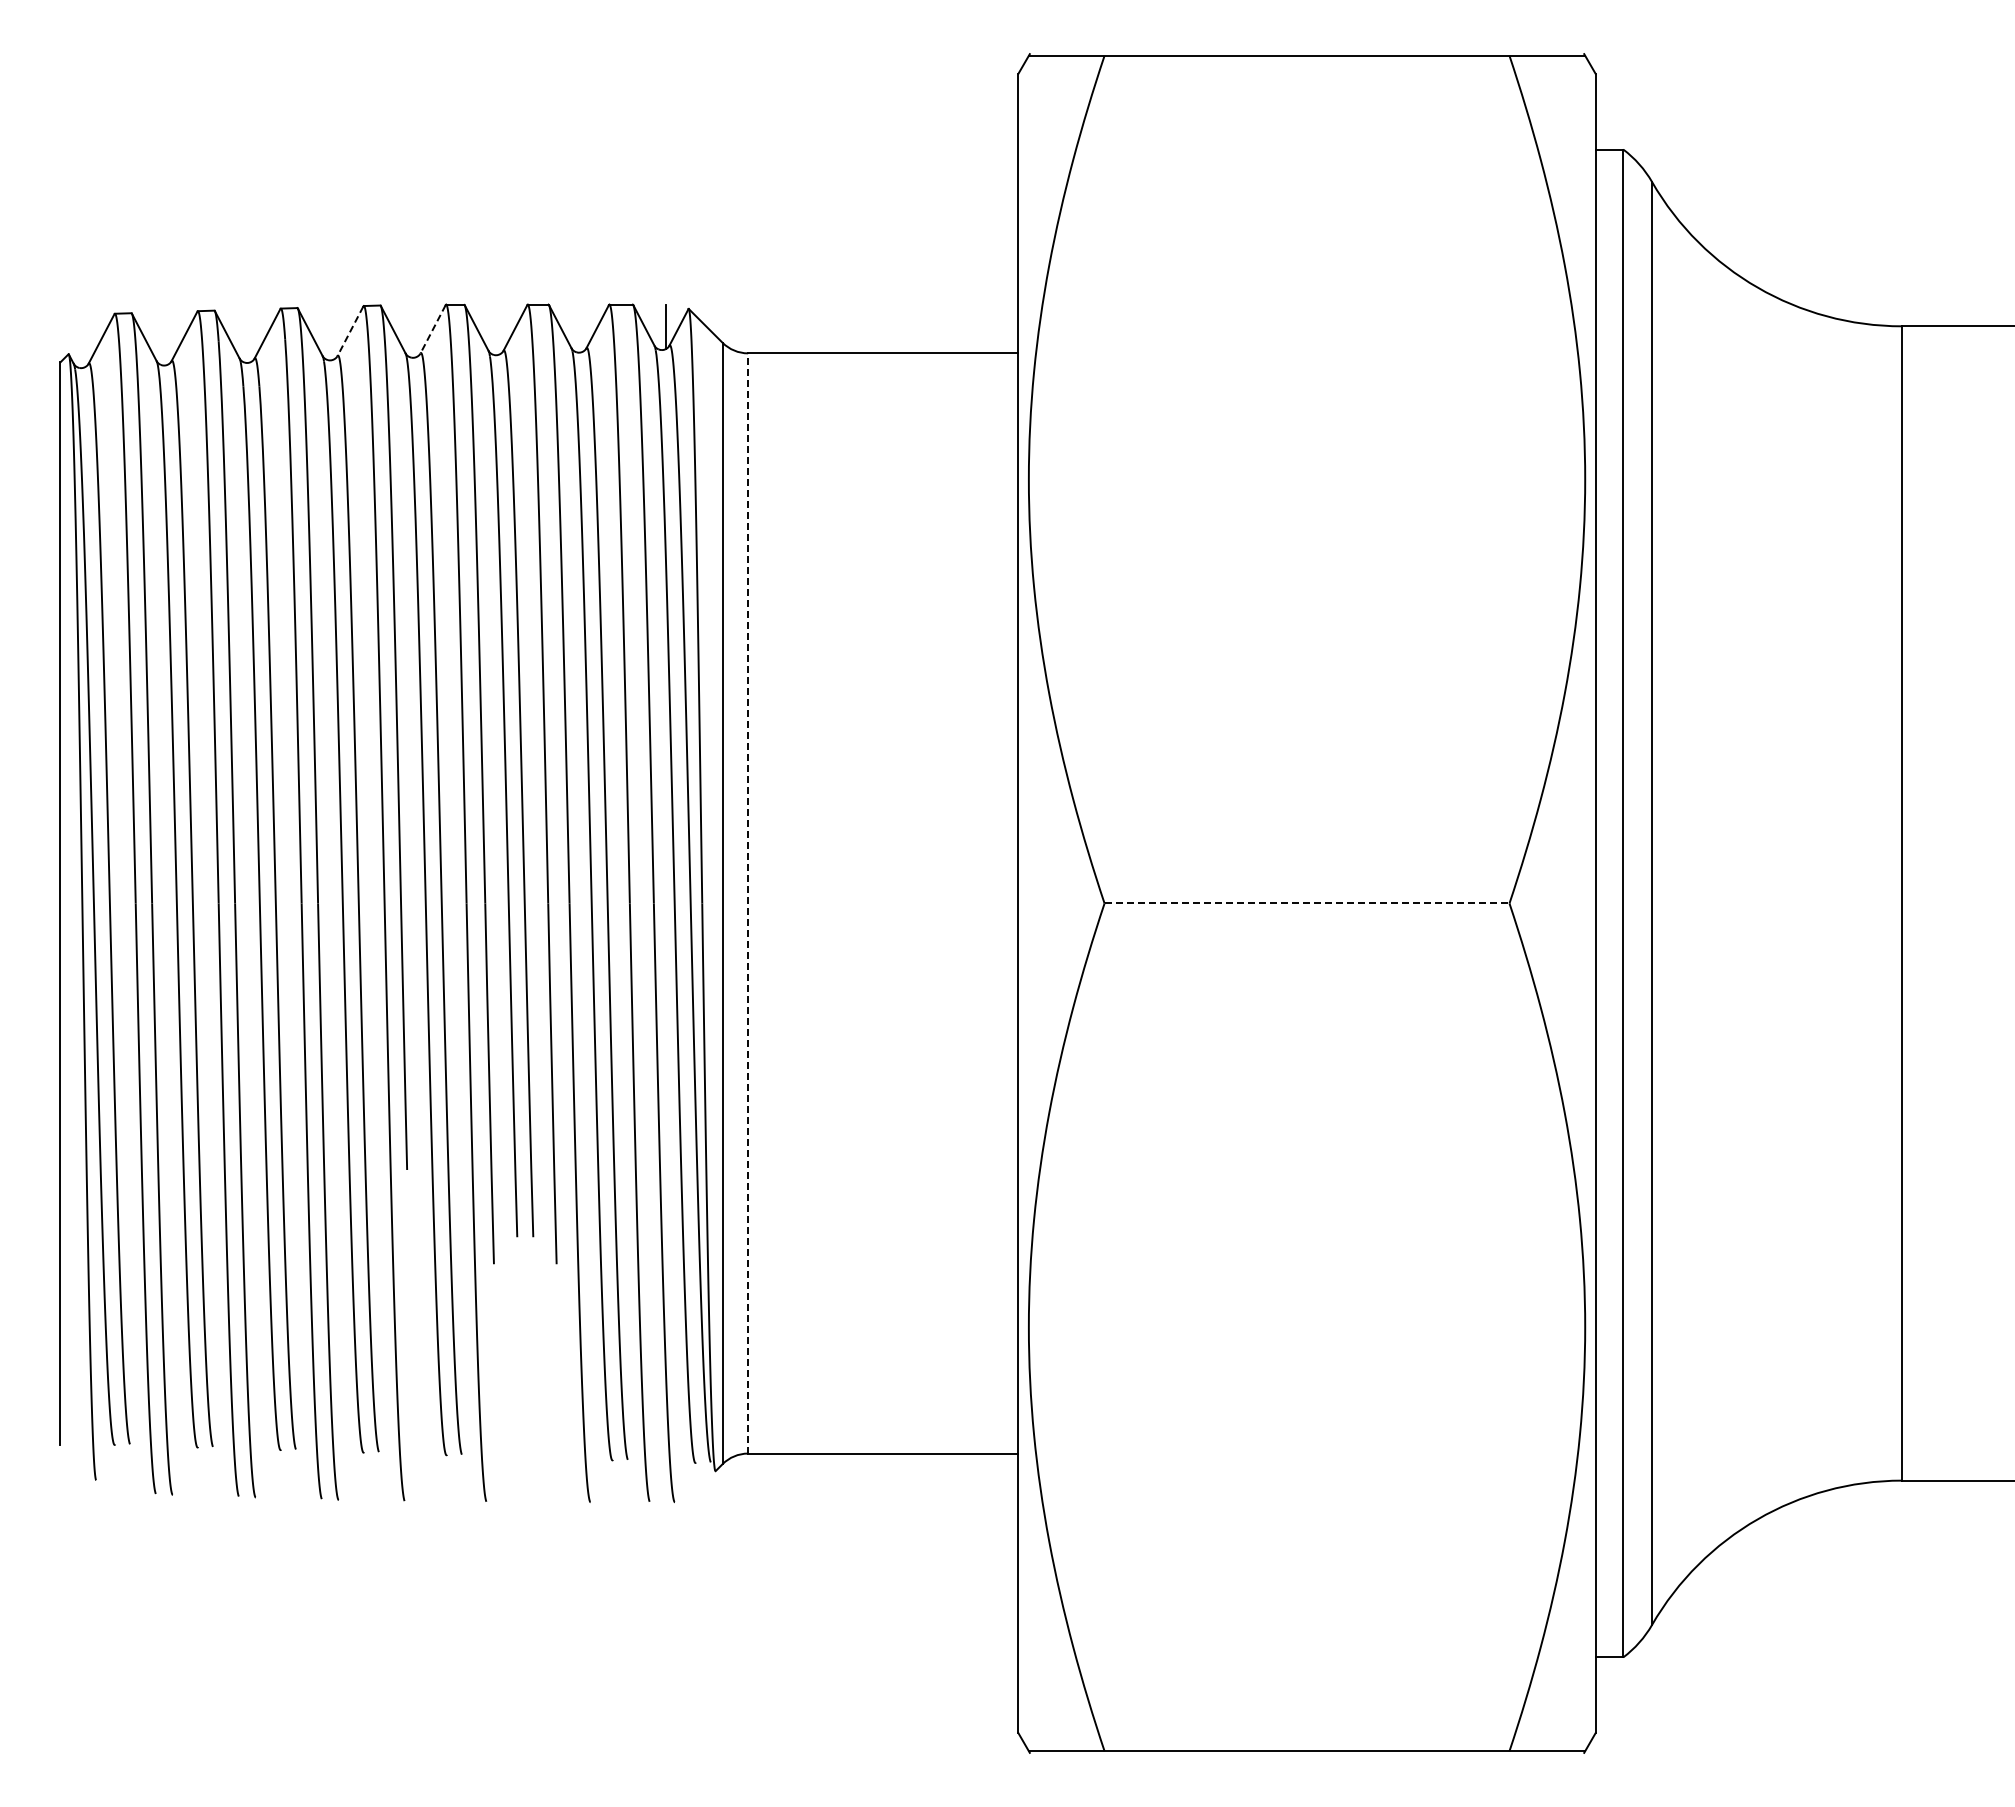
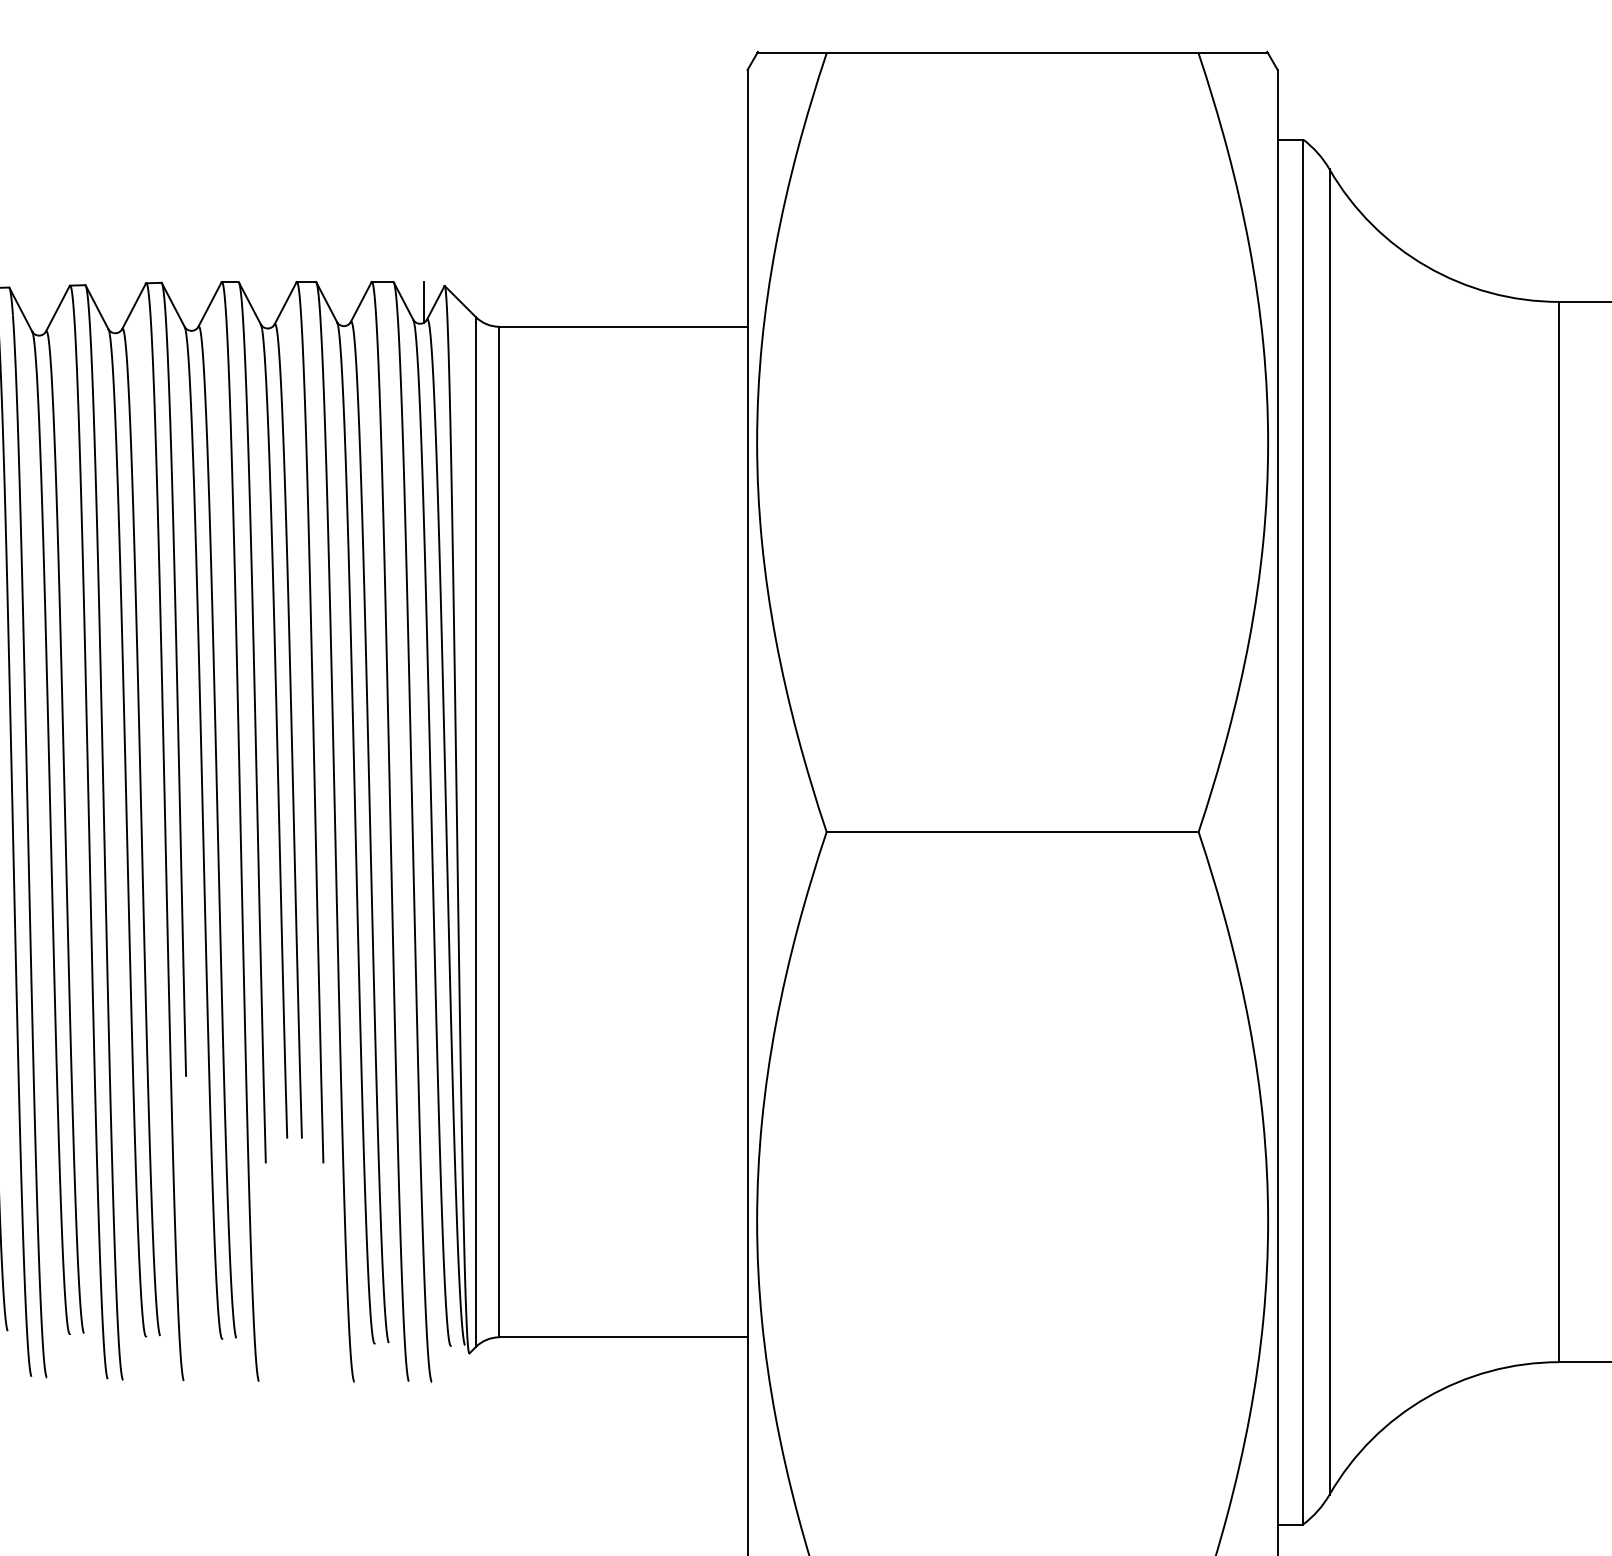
line: (432, 329) -> (209, 304), dashed -> solid
line: (350, 331) -> (134, 306), dashed -> solid
line: (748, 902) -> (499, 831), dashed -> solid
line: (1307, 903) -> (1013, 832), dashed -> solid

